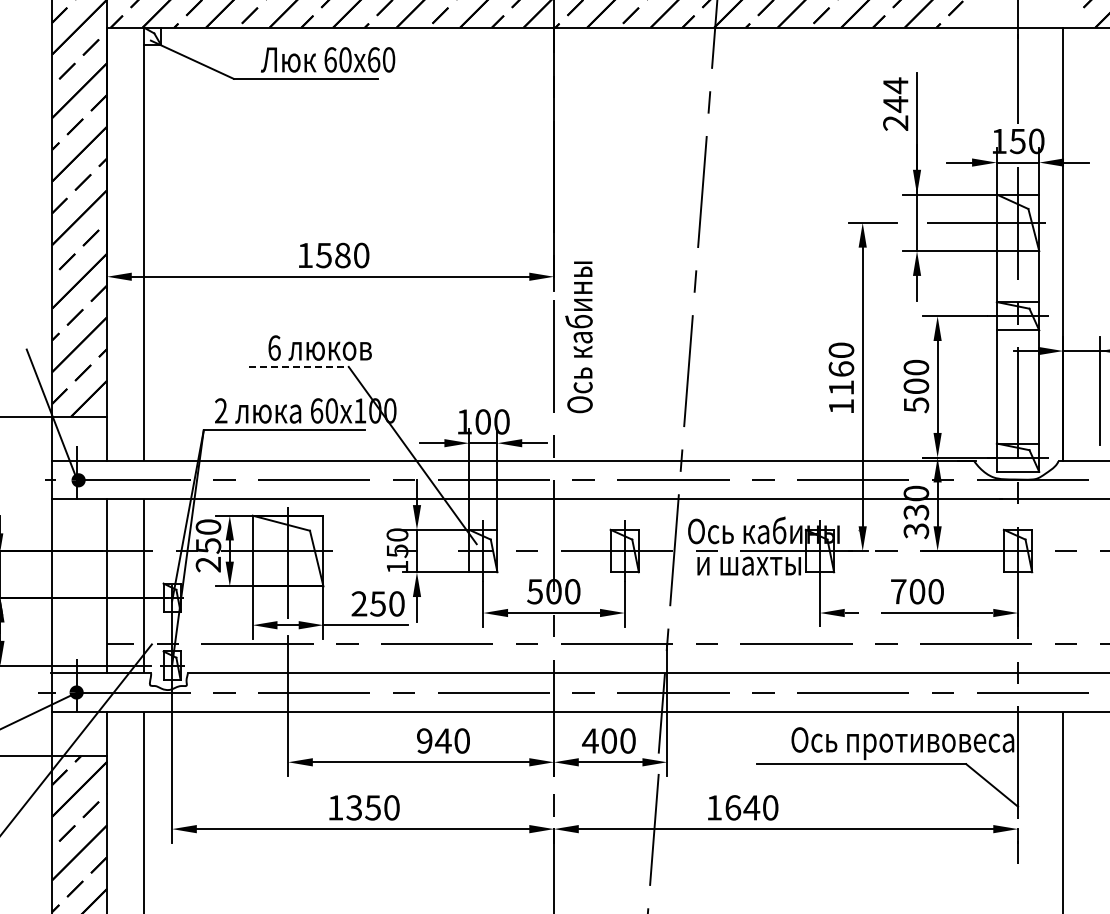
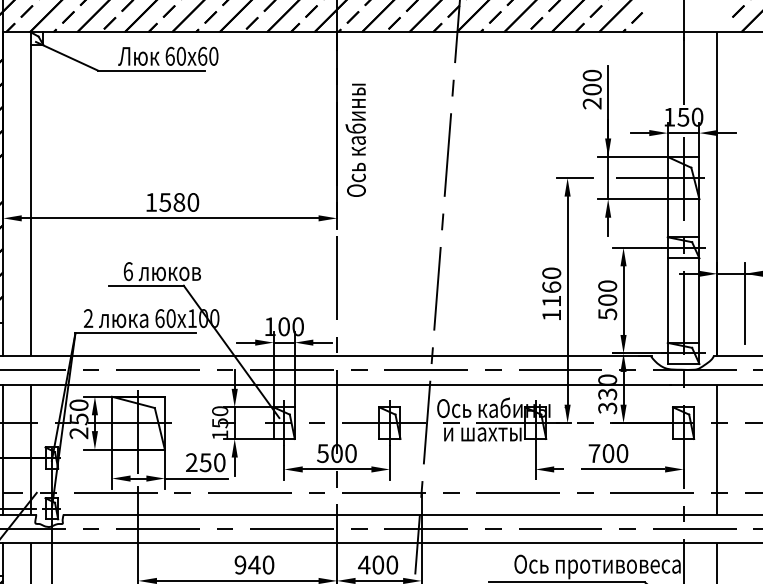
text: (895, 94) -> (592, 82), 244 -> 200
text: (578, 337) -> (355, 140), moved
line: (298, 366) -> (146, 285), dashed -> solid
line: (1063, 586) -> (717, 449), added

